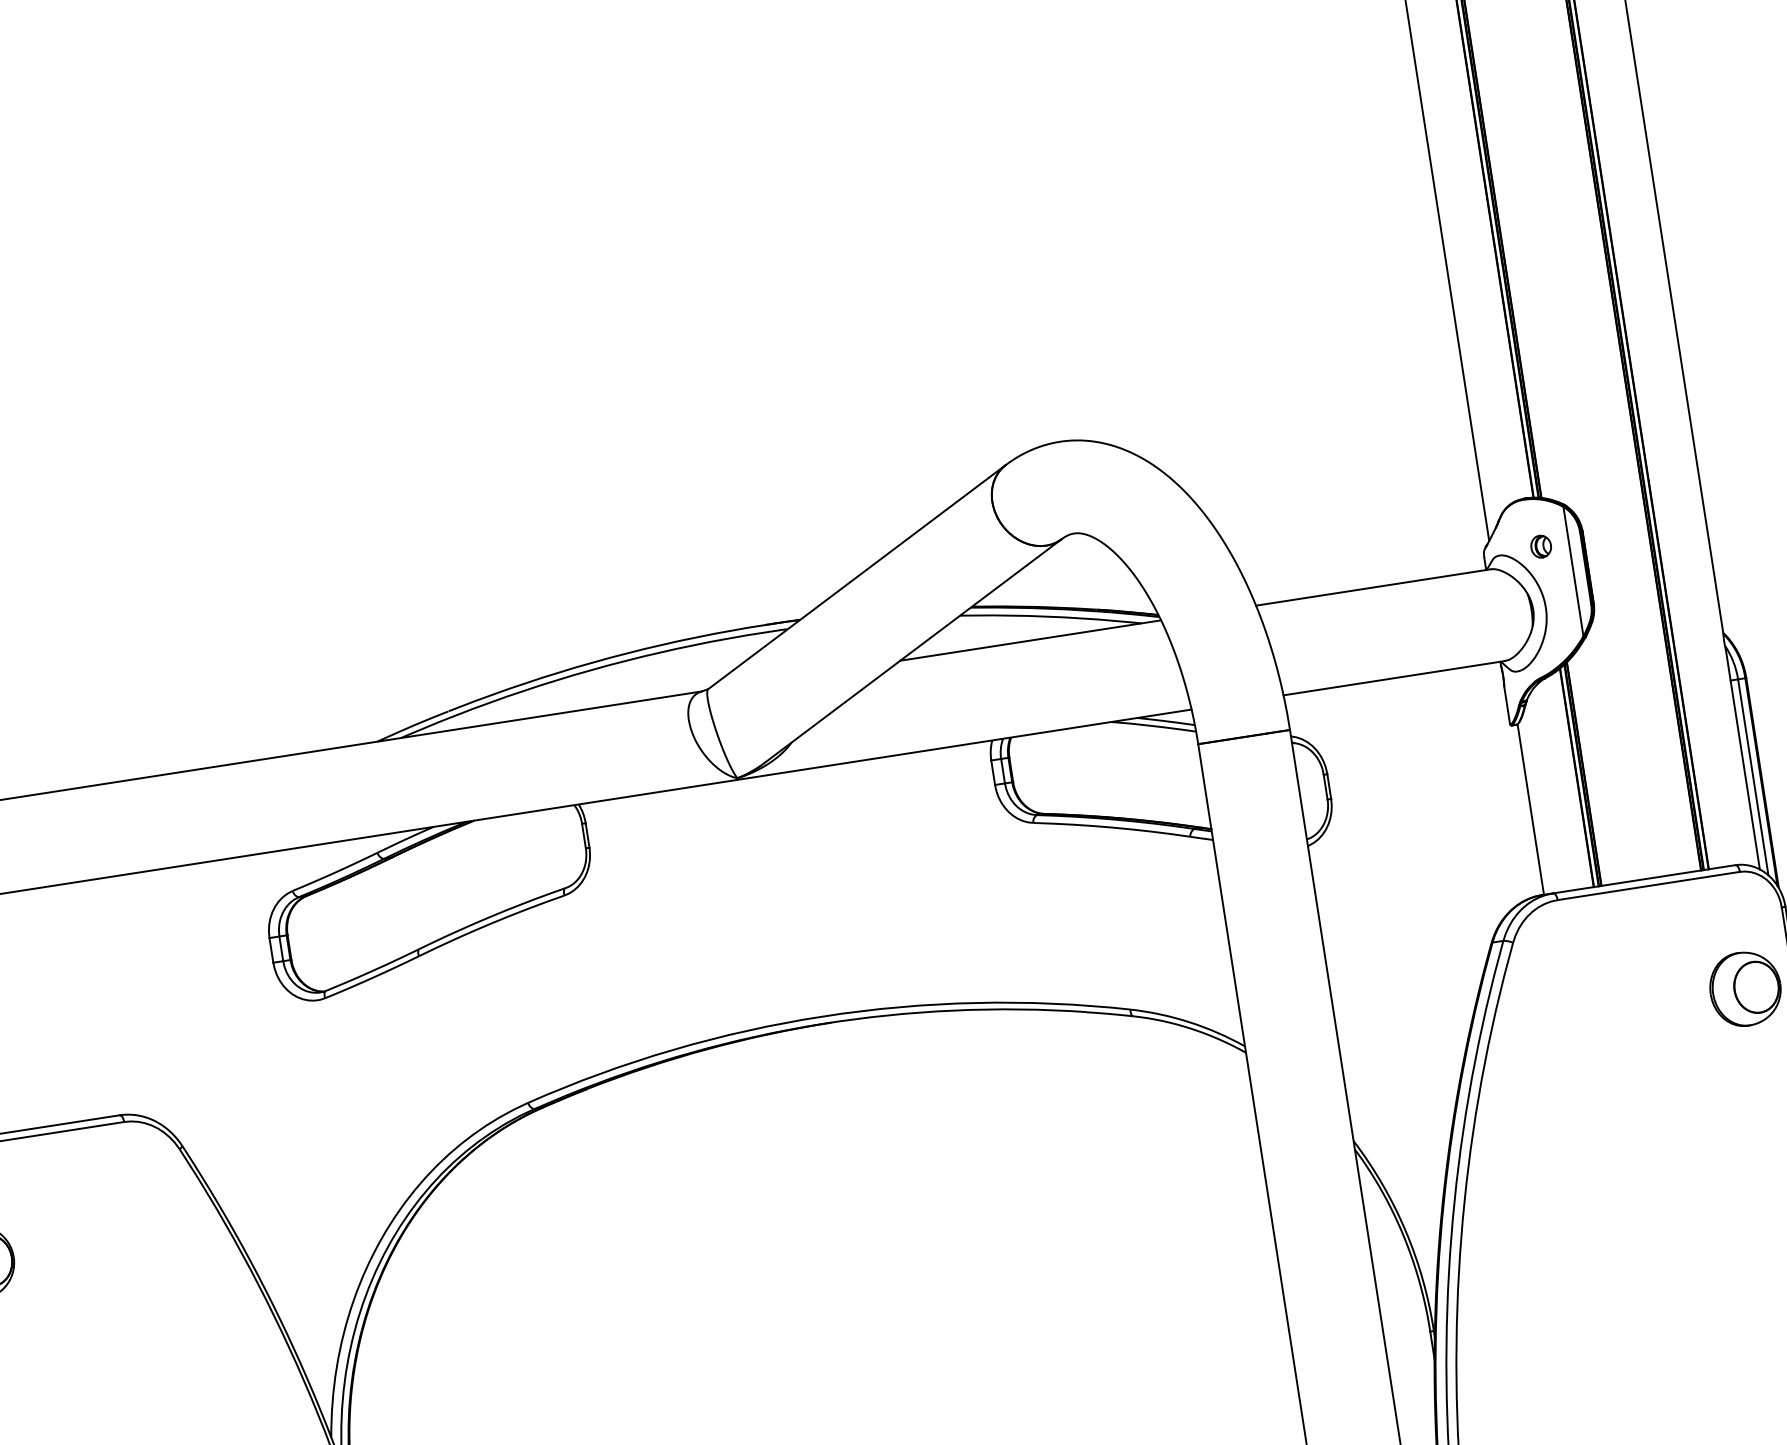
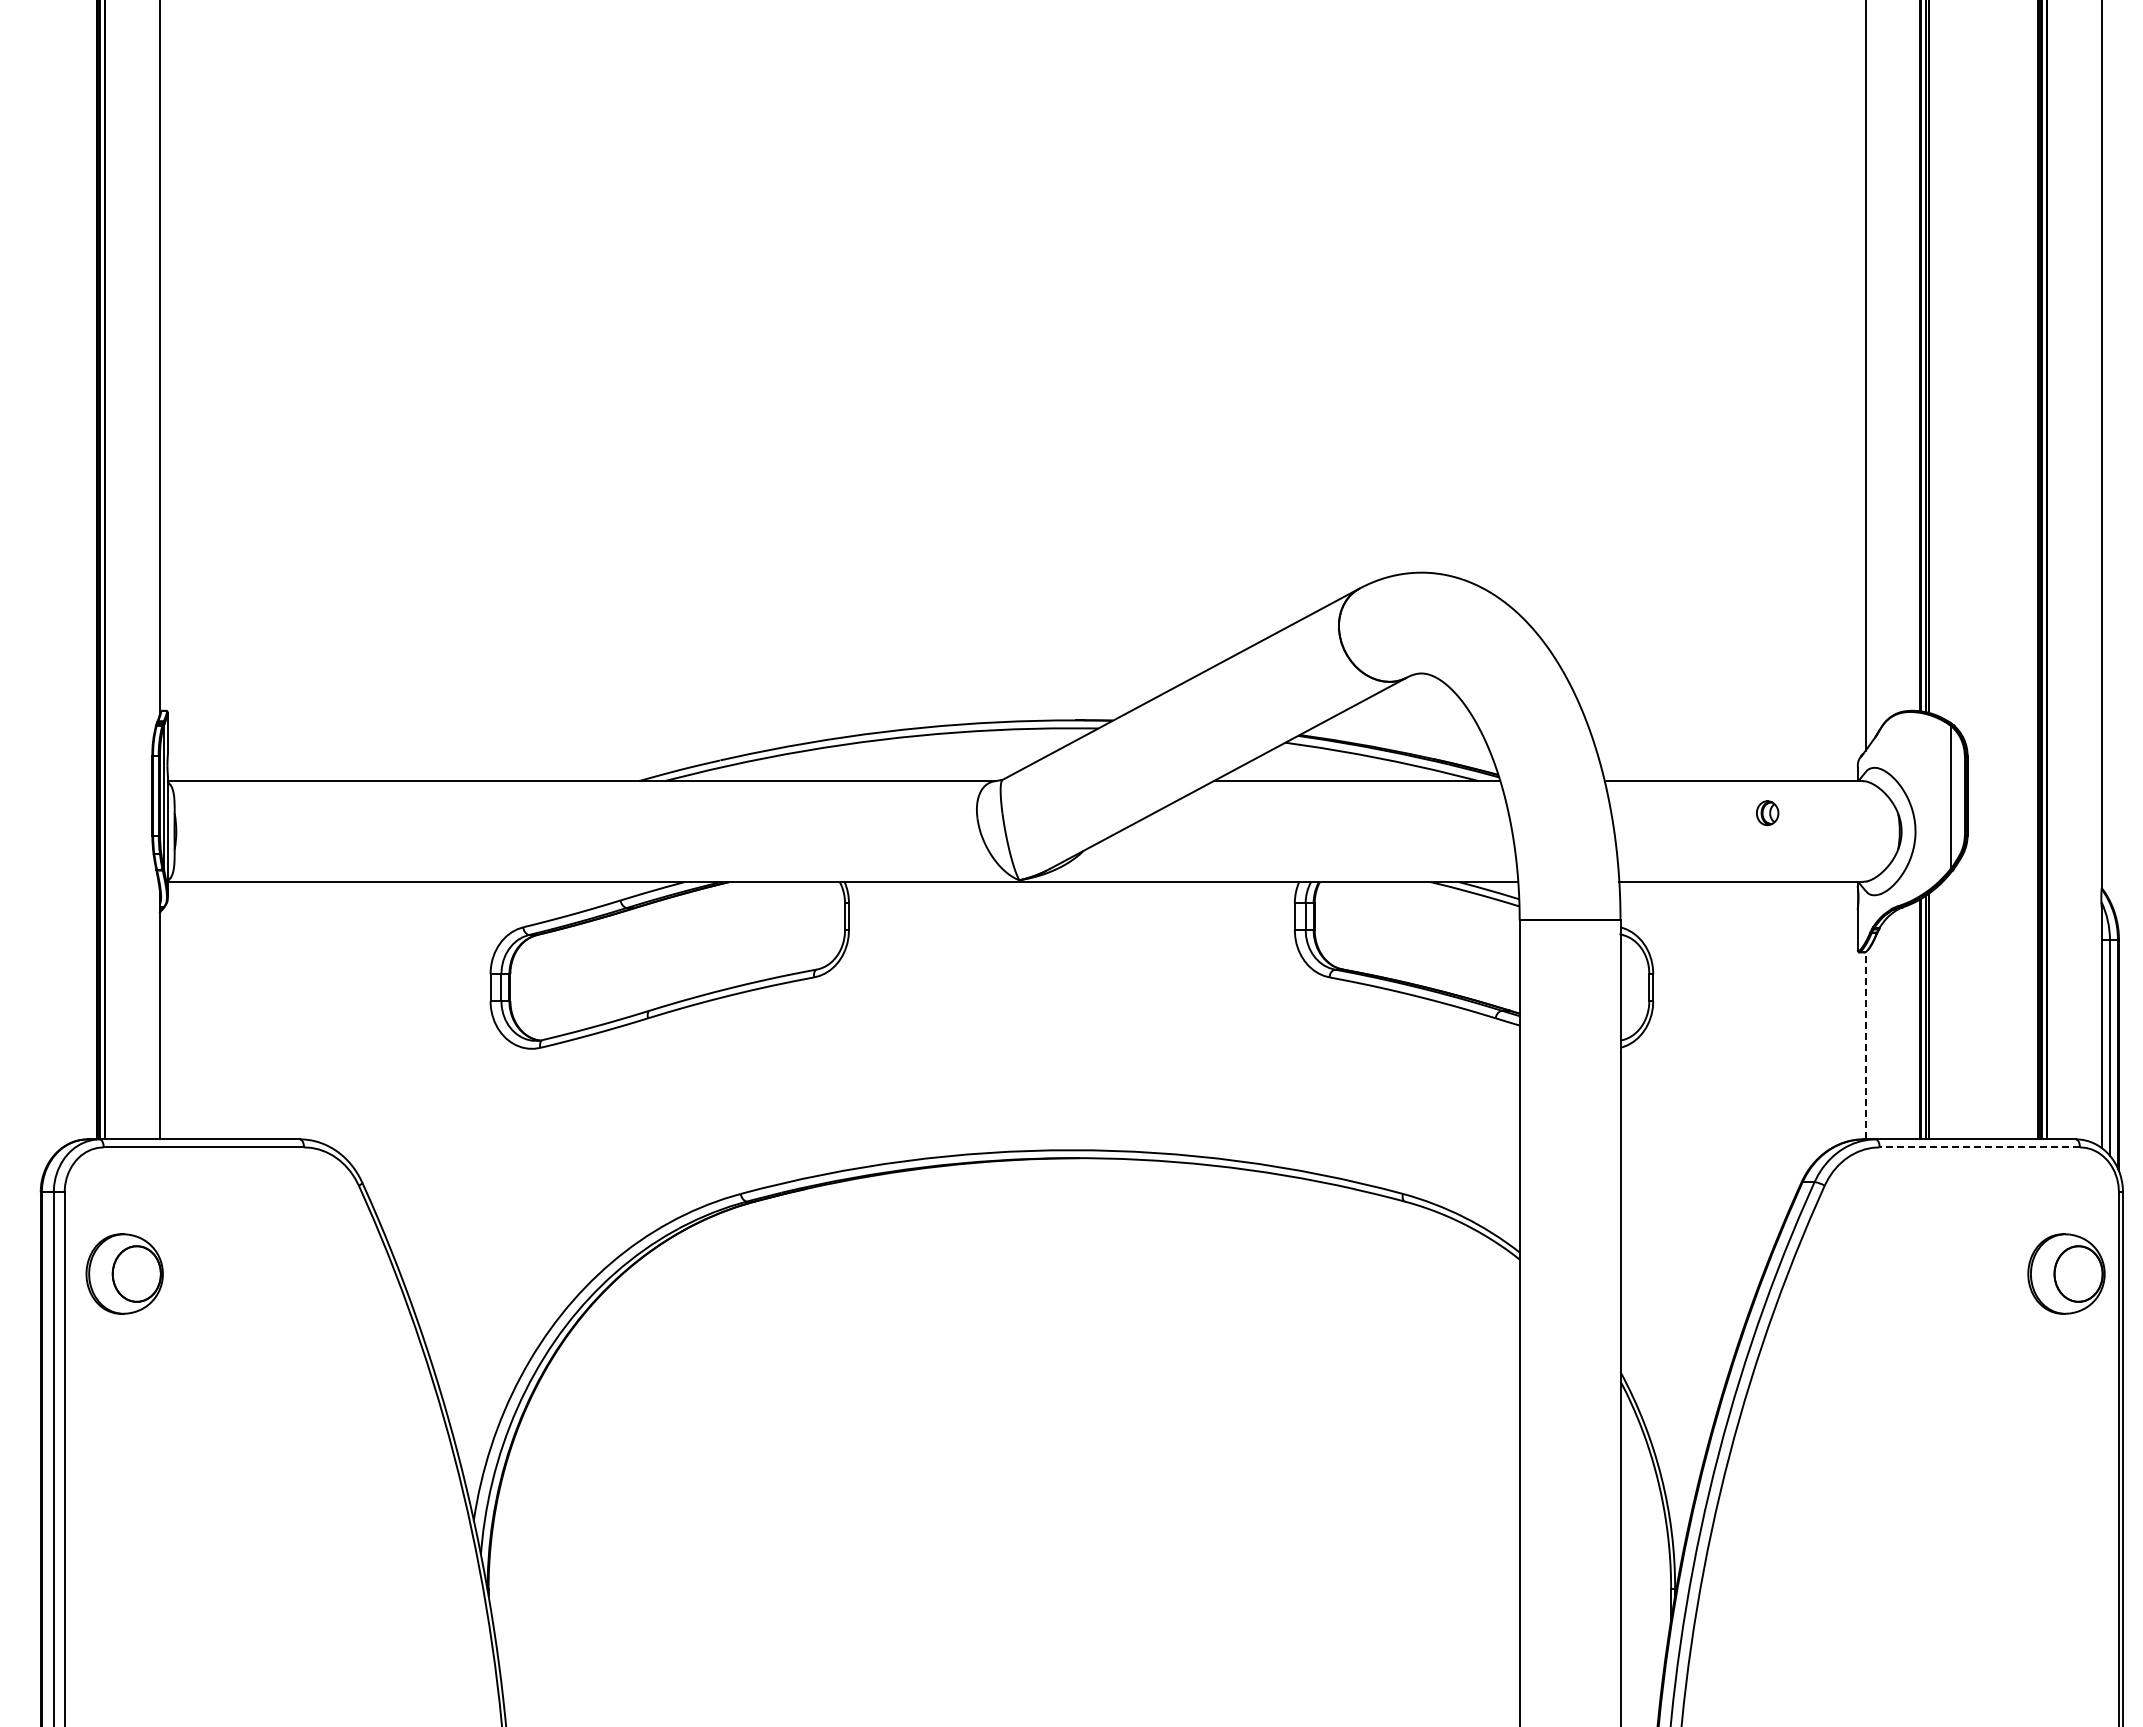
part: (1541, 546) -> (1767, 813), moved
line: (1530, 809) -> (1865, 1045), solid -> dashed
line: (1648, 886) -> (1979, 1147), solid -> dashed

